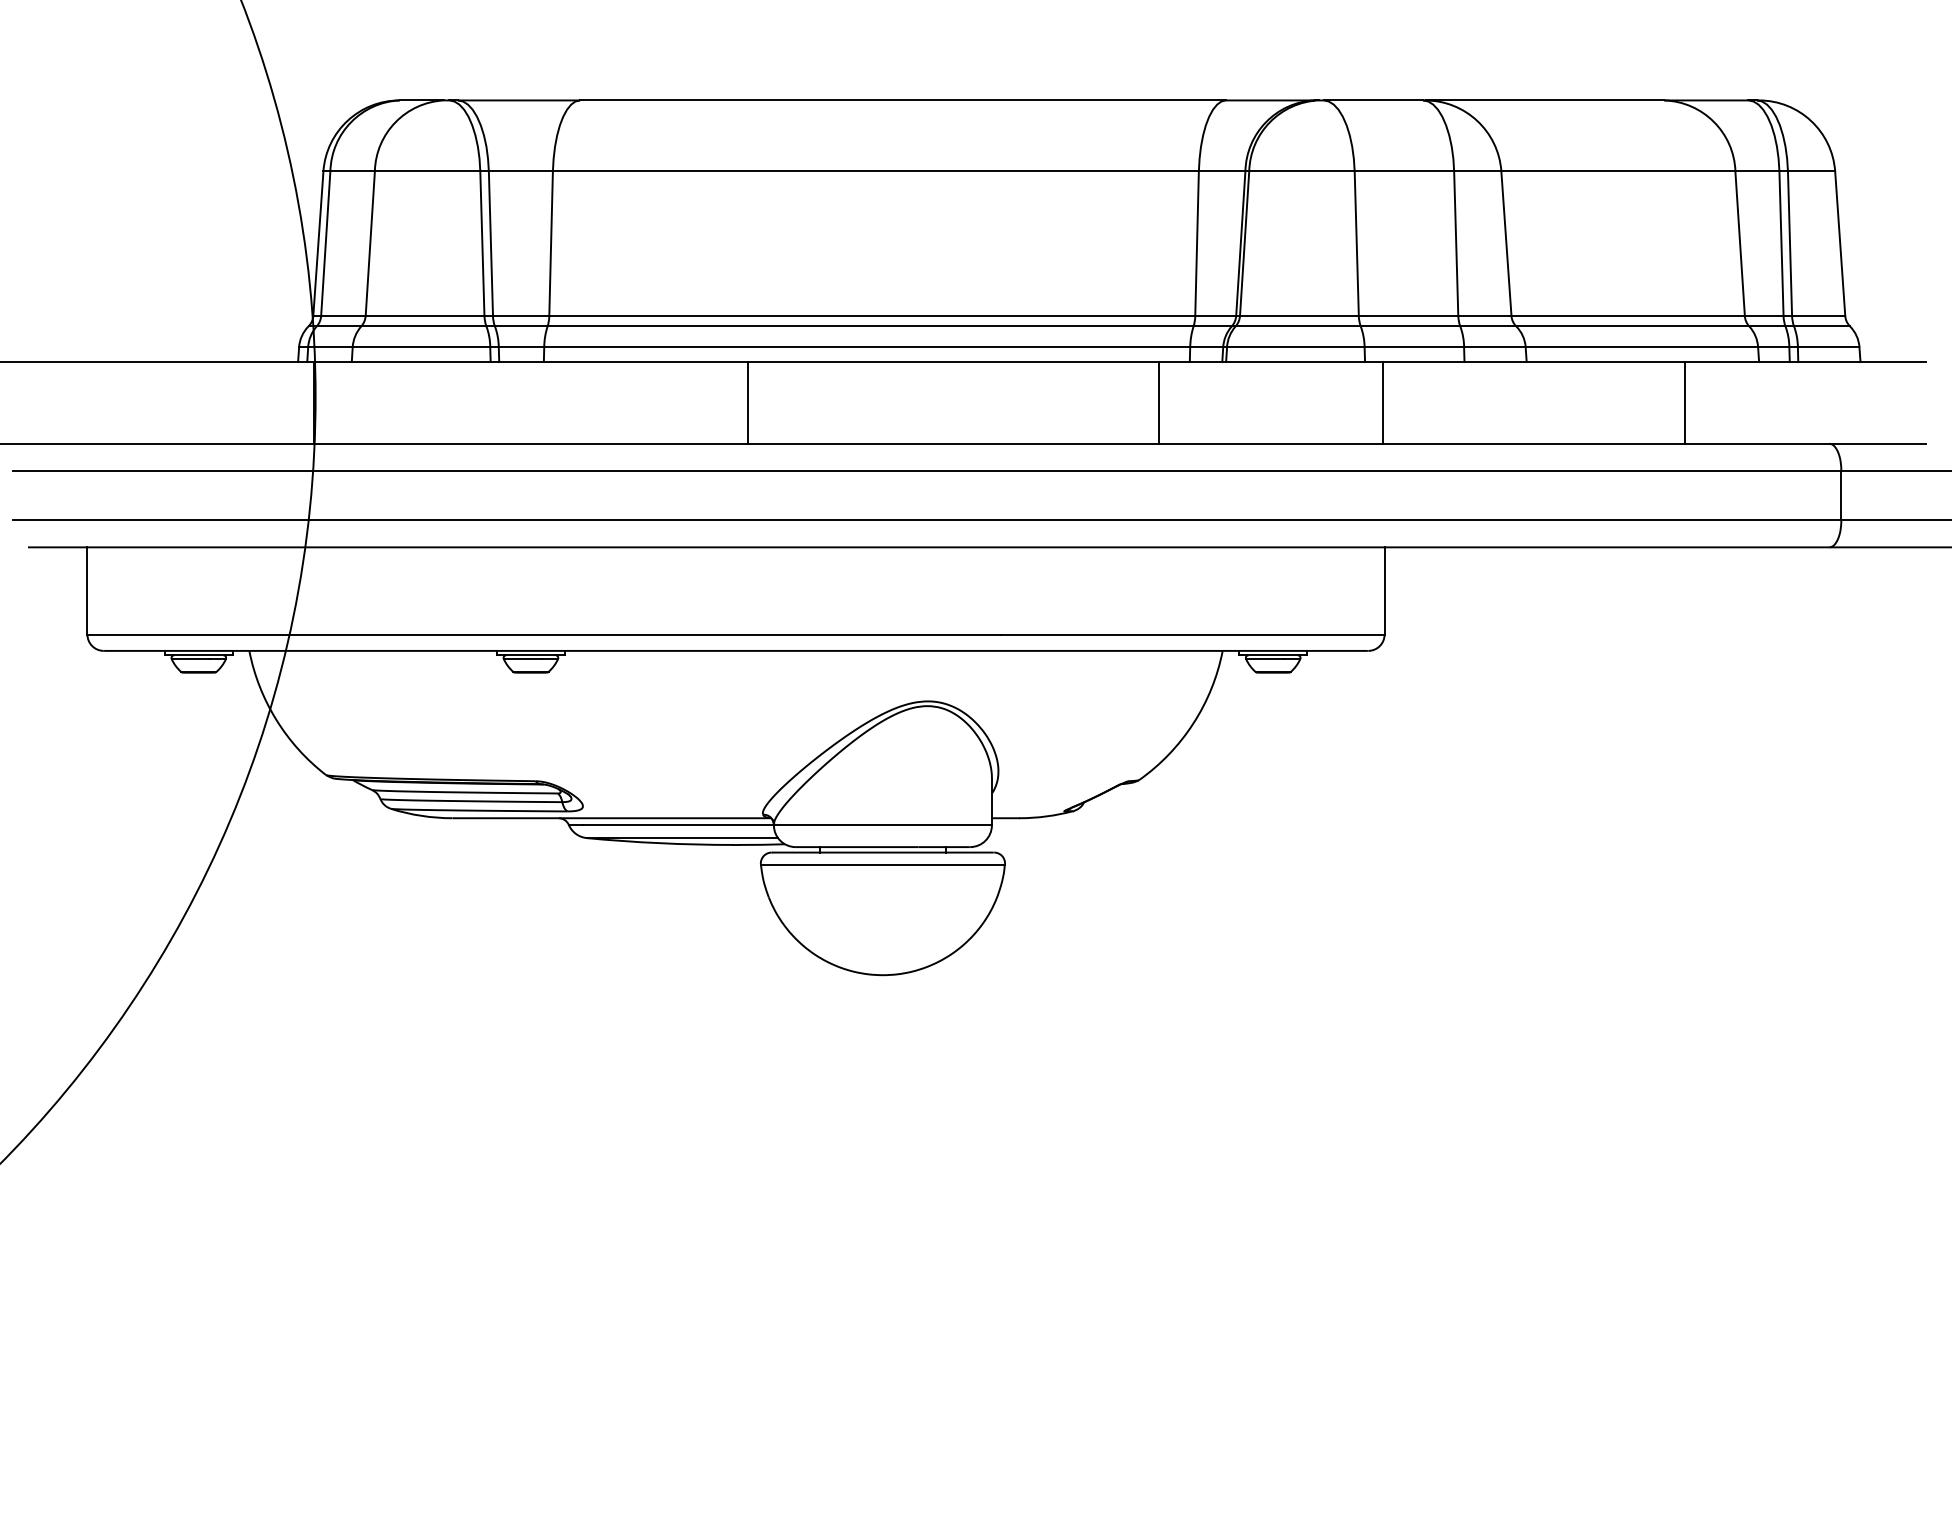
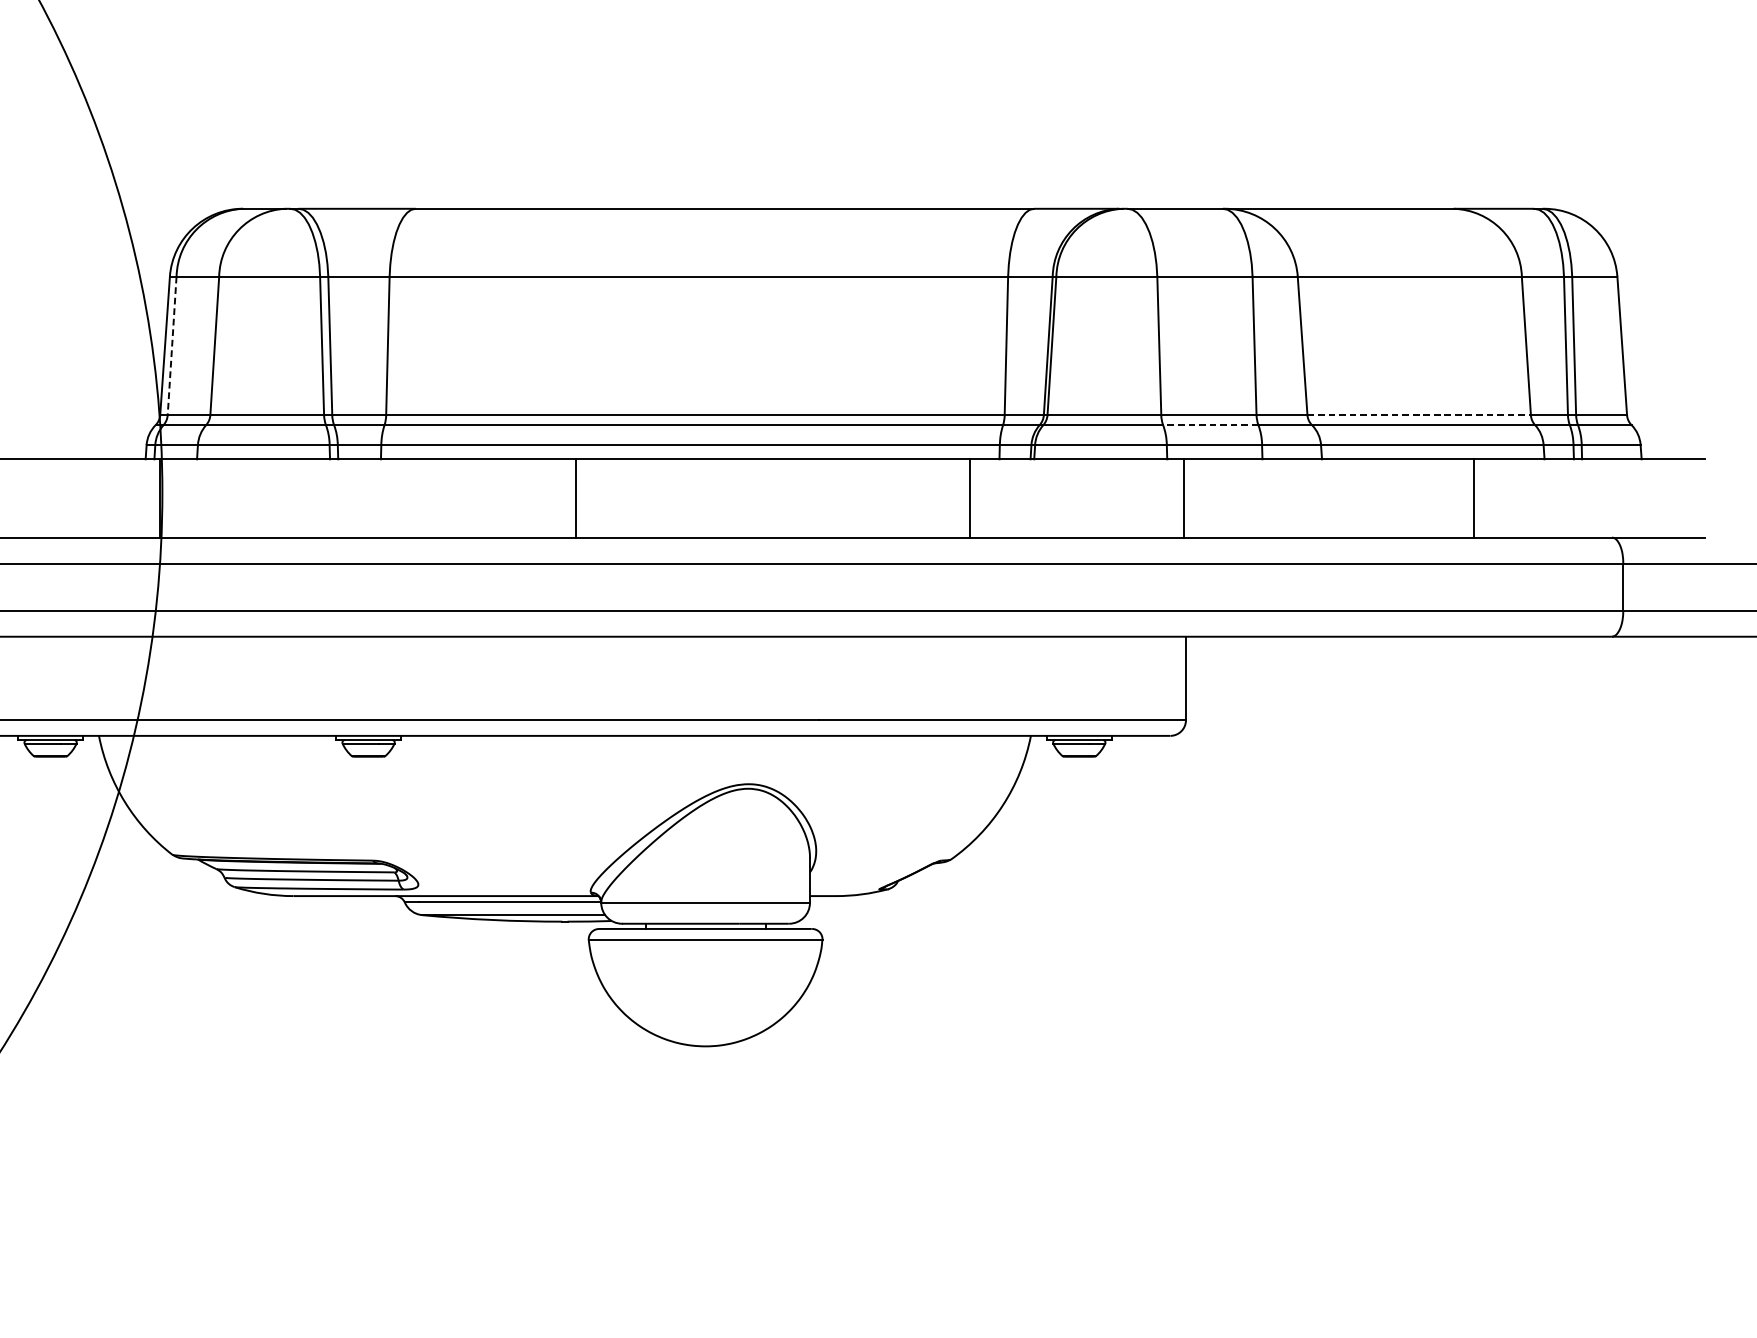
line: (325, 244) -> (171, 346), solid -> dashed
line: (1628, 315) -> (1419, 414), solid -> dashed
line: (1410, 326) -> (1210, 425), solid -> dashed

